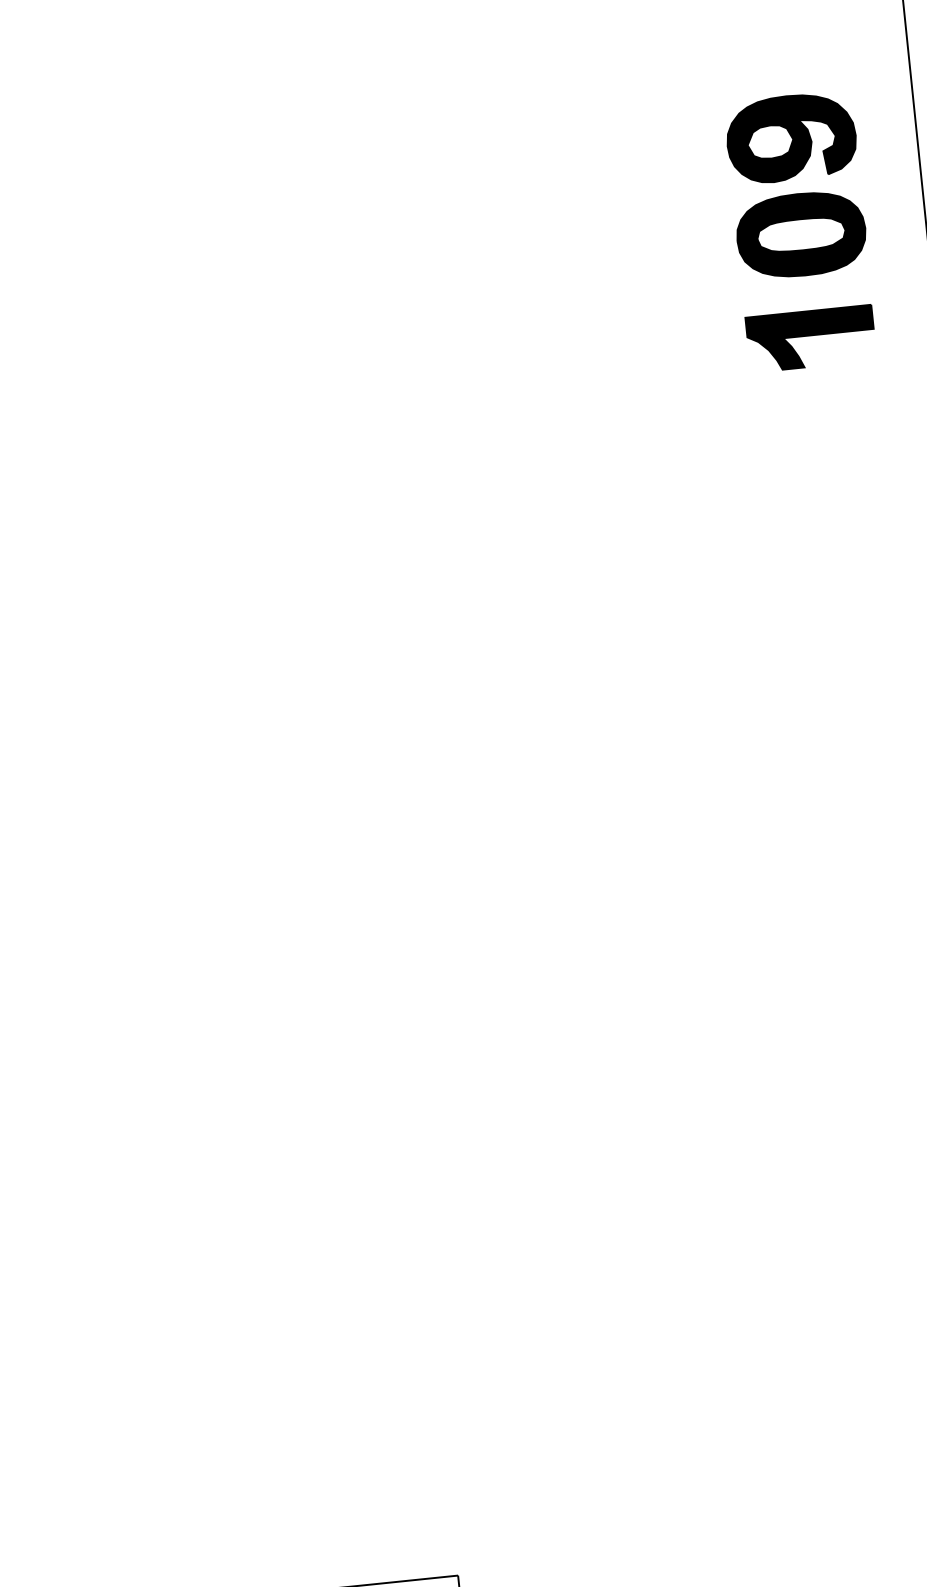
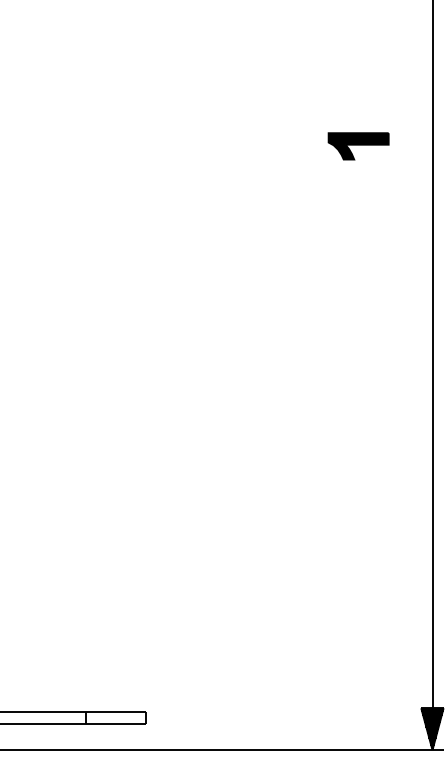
part: (794, 183) -> (372, 72), removed
part: (810, 339) -> (358, 146), moved

